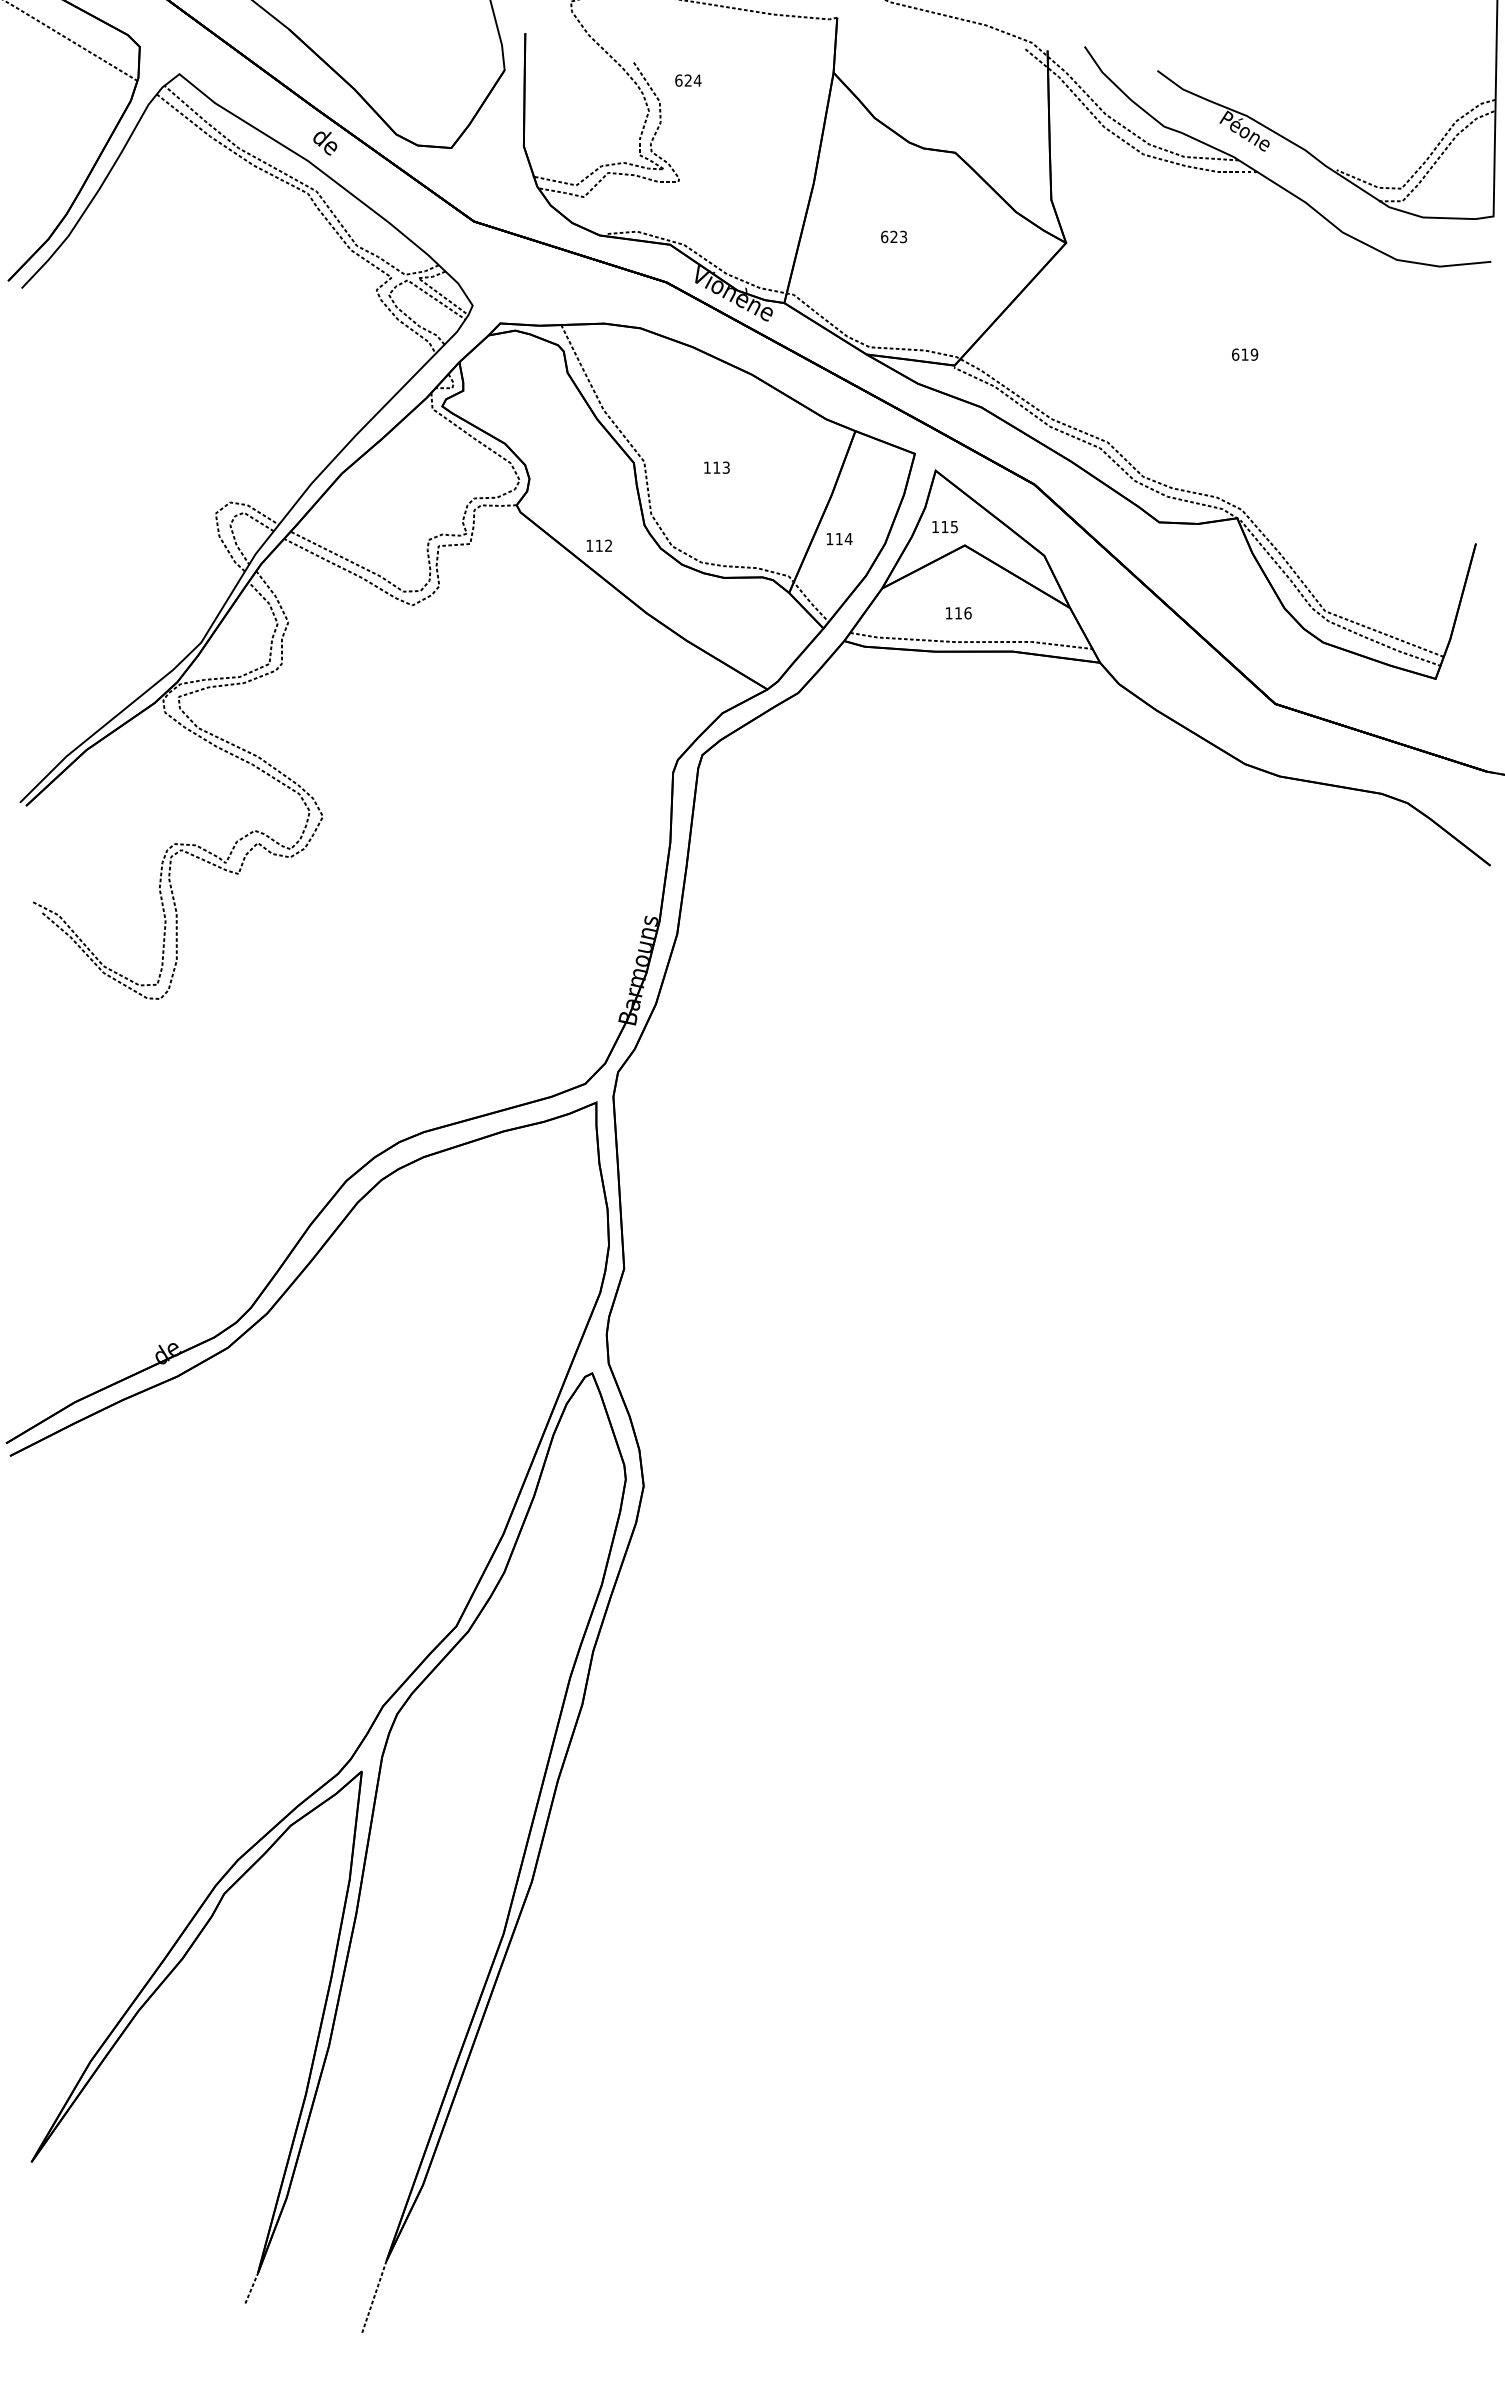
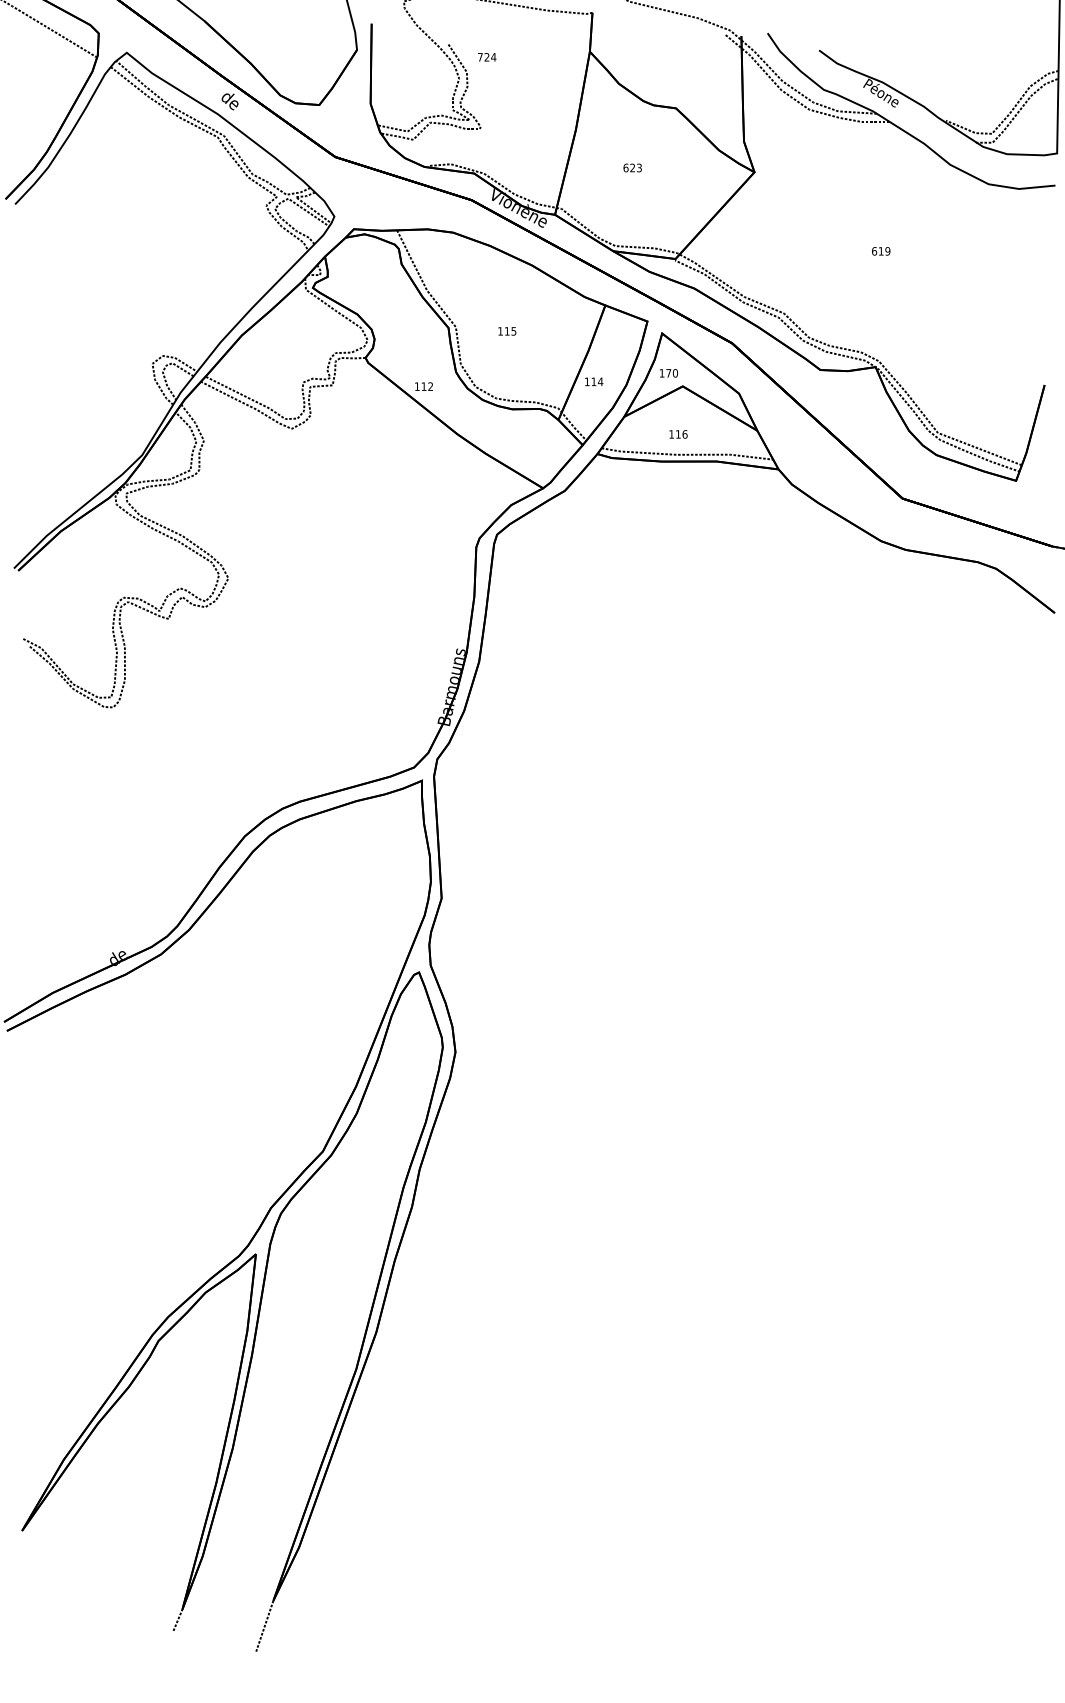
text: (678, 80) -> (480, 57), 624 -> 724
text: (726, 466) -> (514, 330), 113 -> 115
text: (949, 526) -> (671, 372), 115 -> 170

